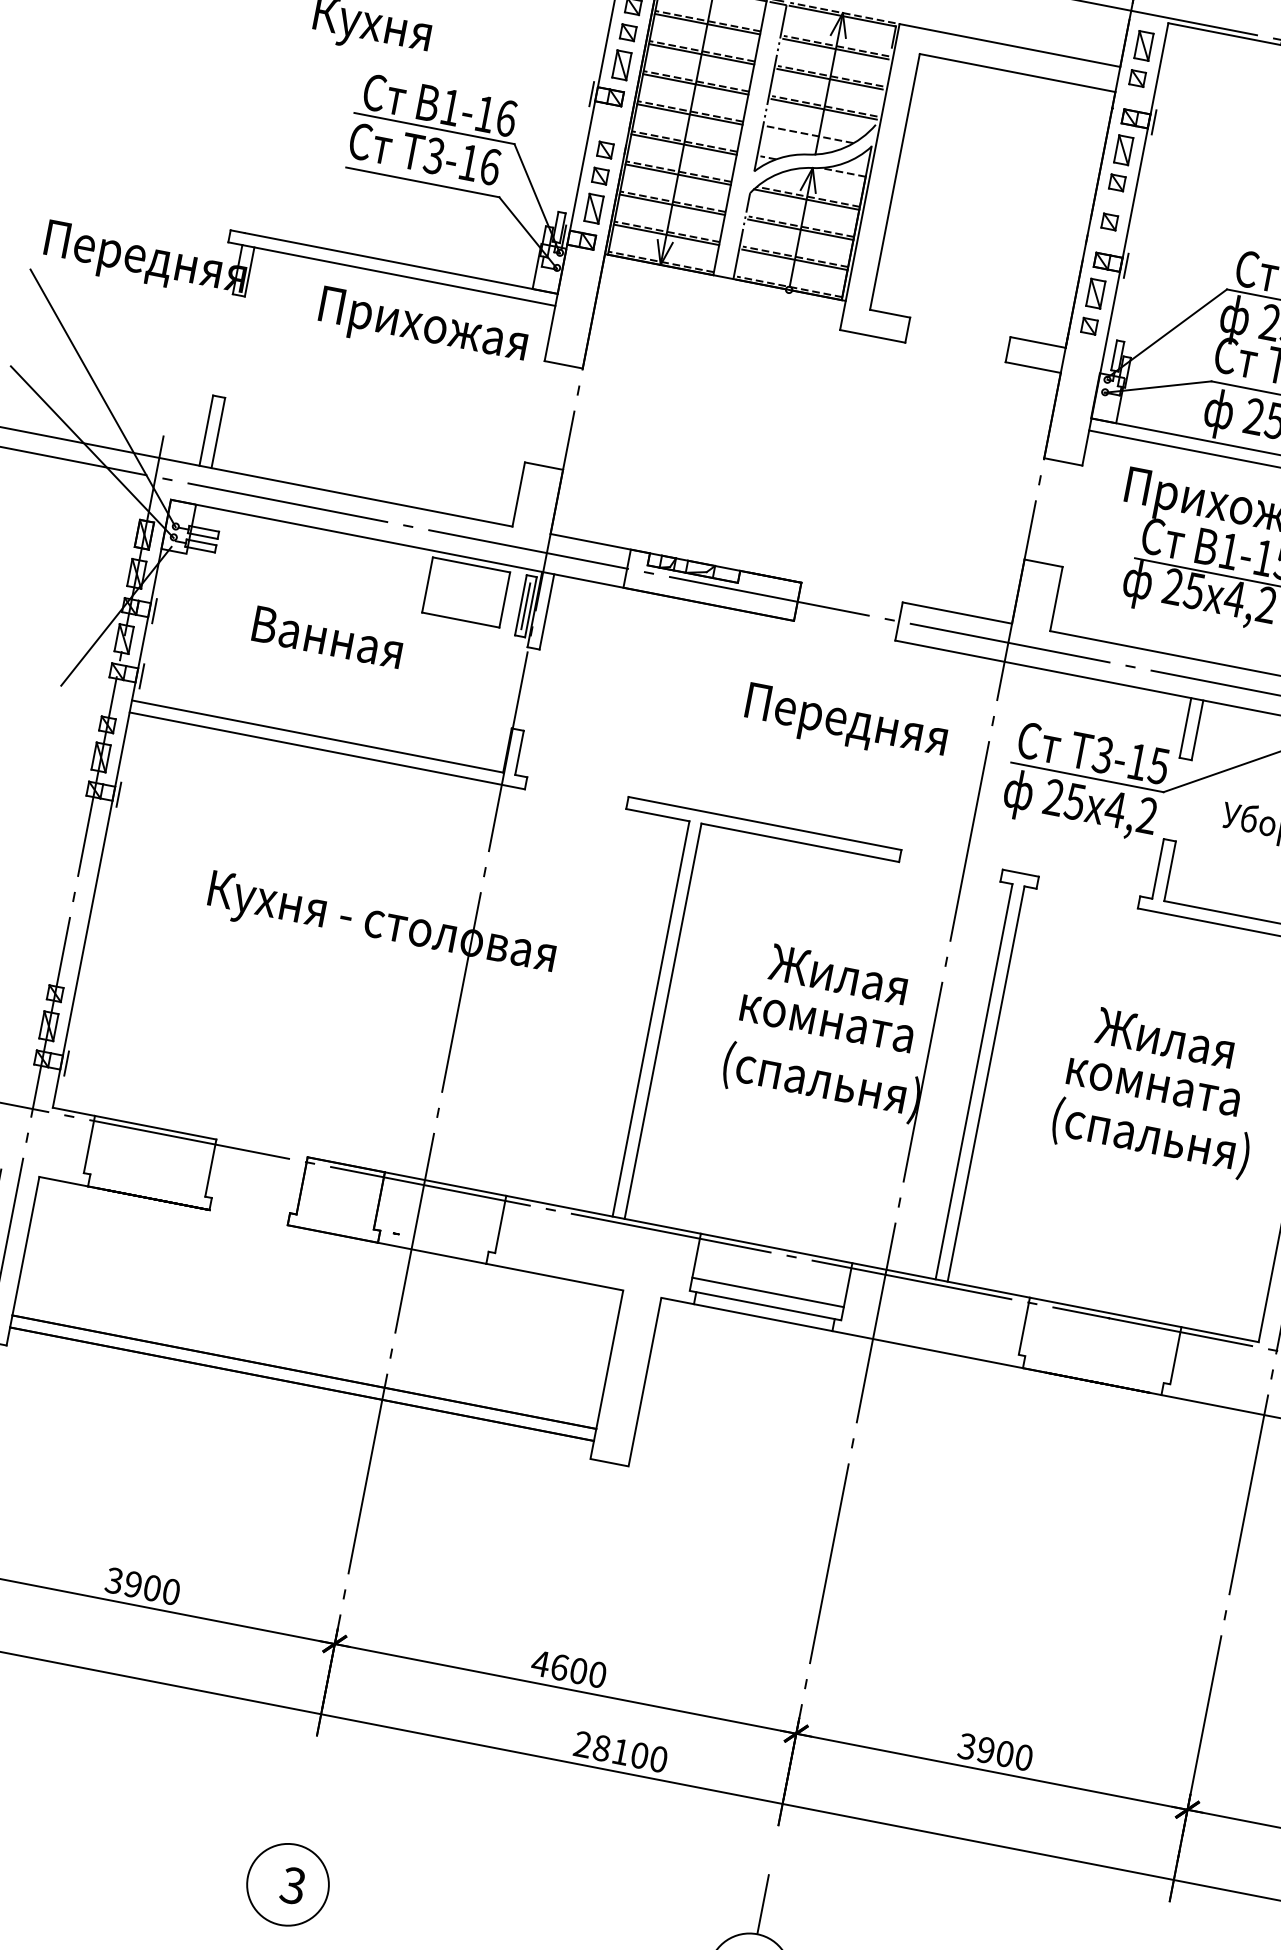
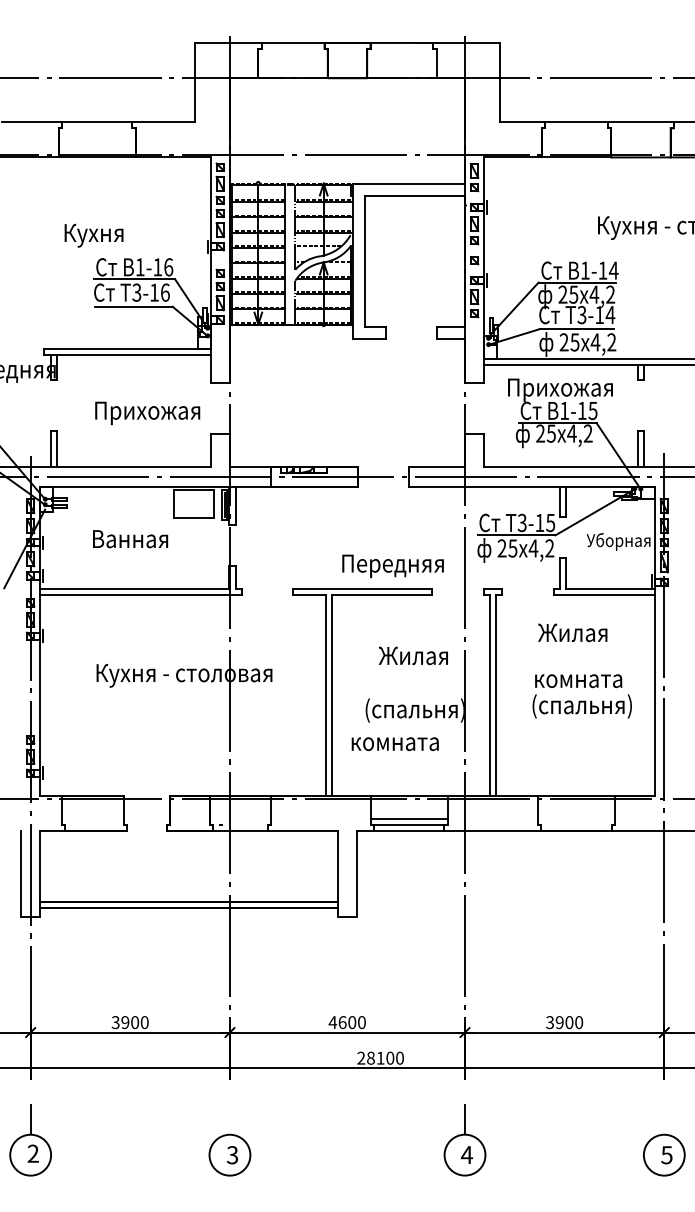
text: (422, 328) -> (147, 413), moved
text: (844, 724) -> (392, 566), moved
text: (825, 1024) -> (394, 744), moved
text: (1164, 1037) -> (572, 632), moved

